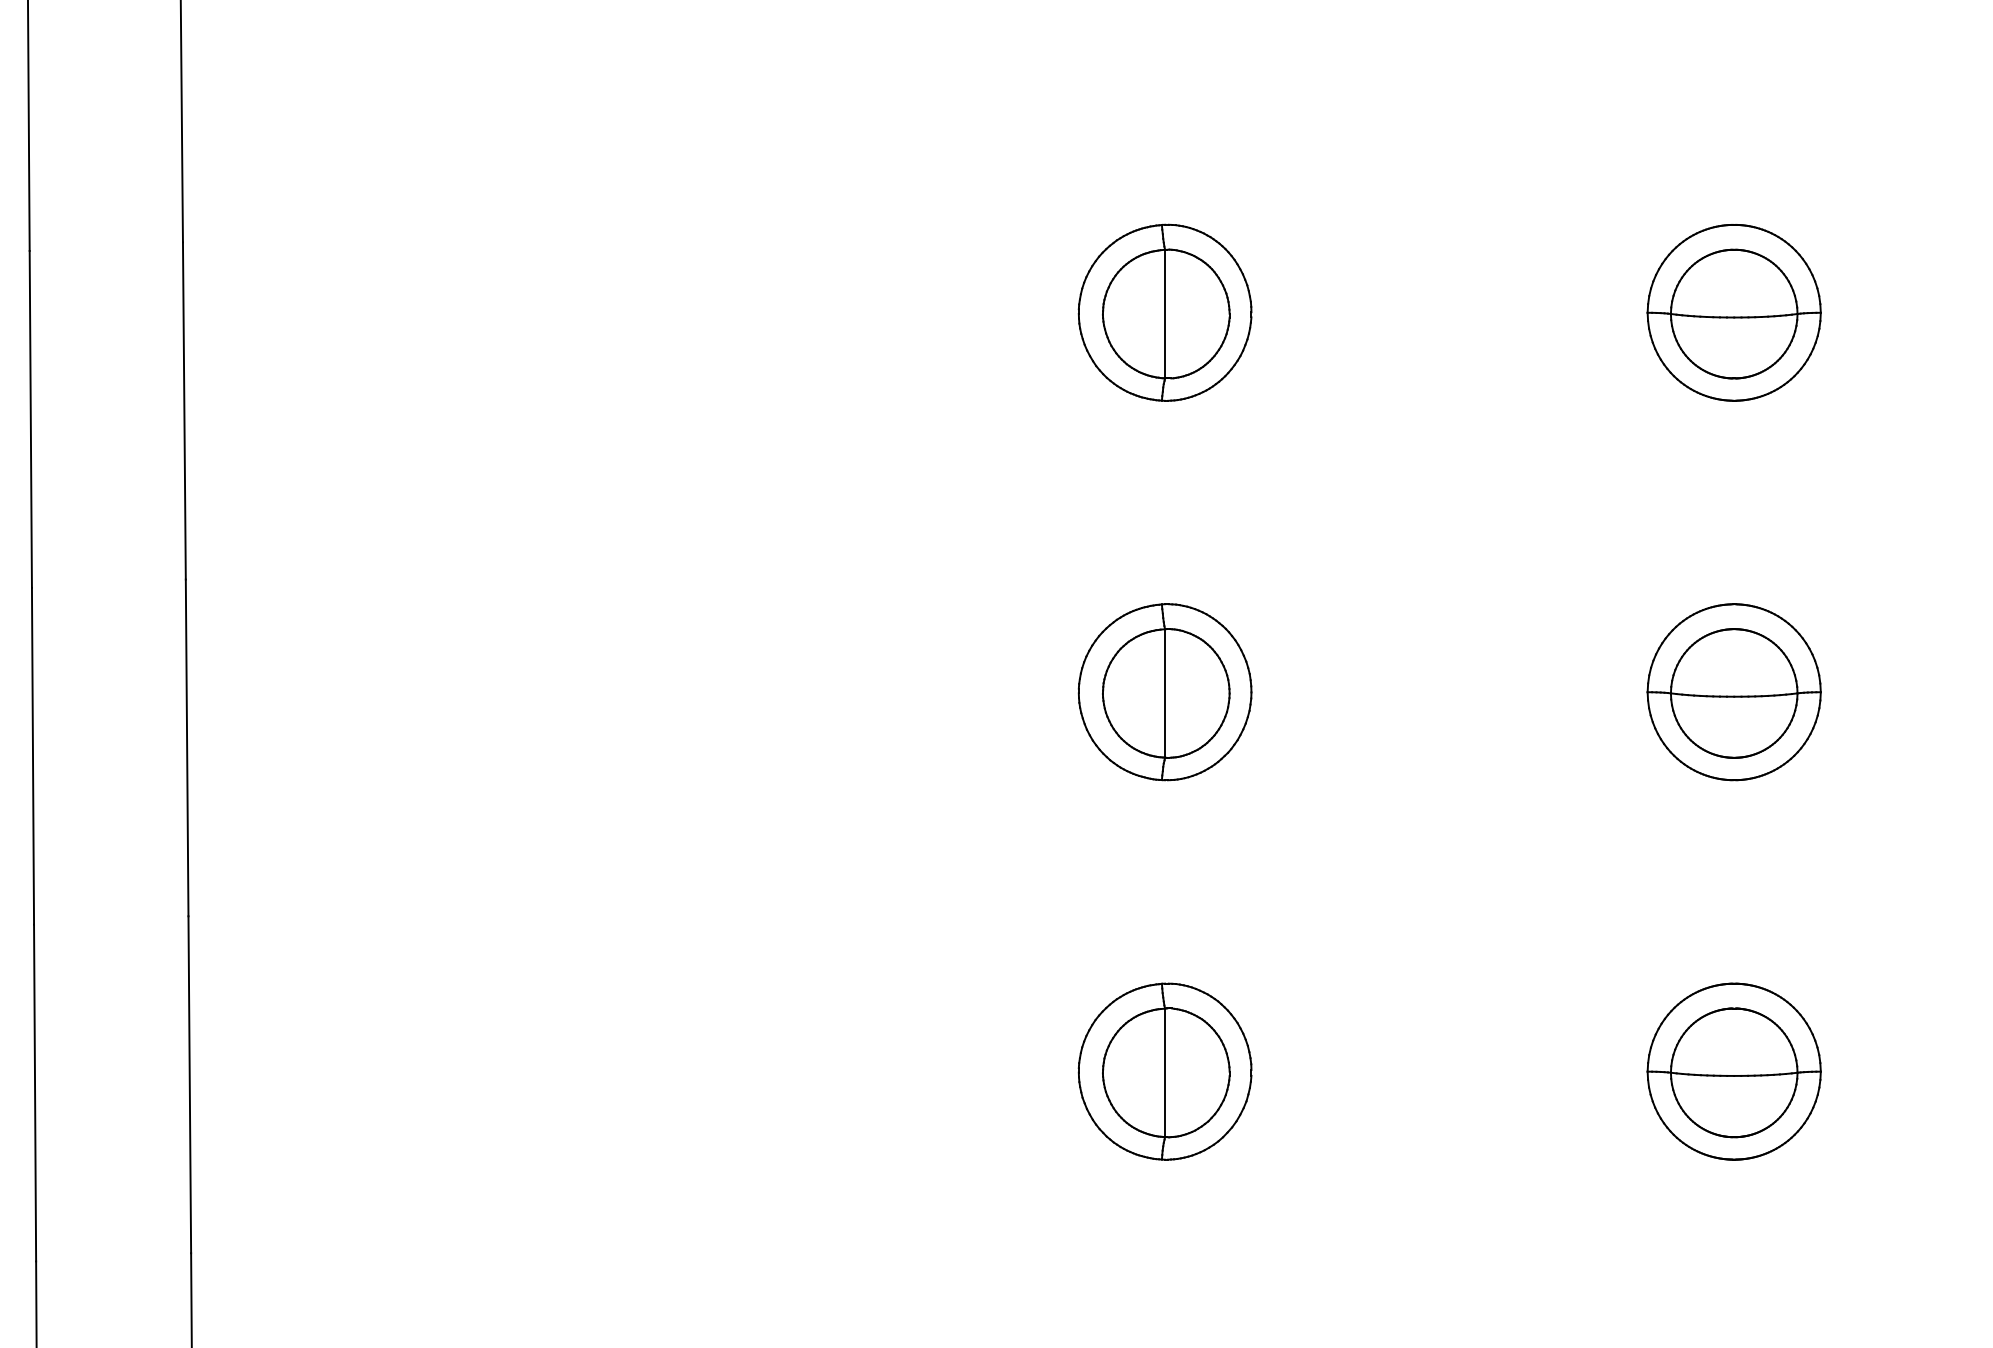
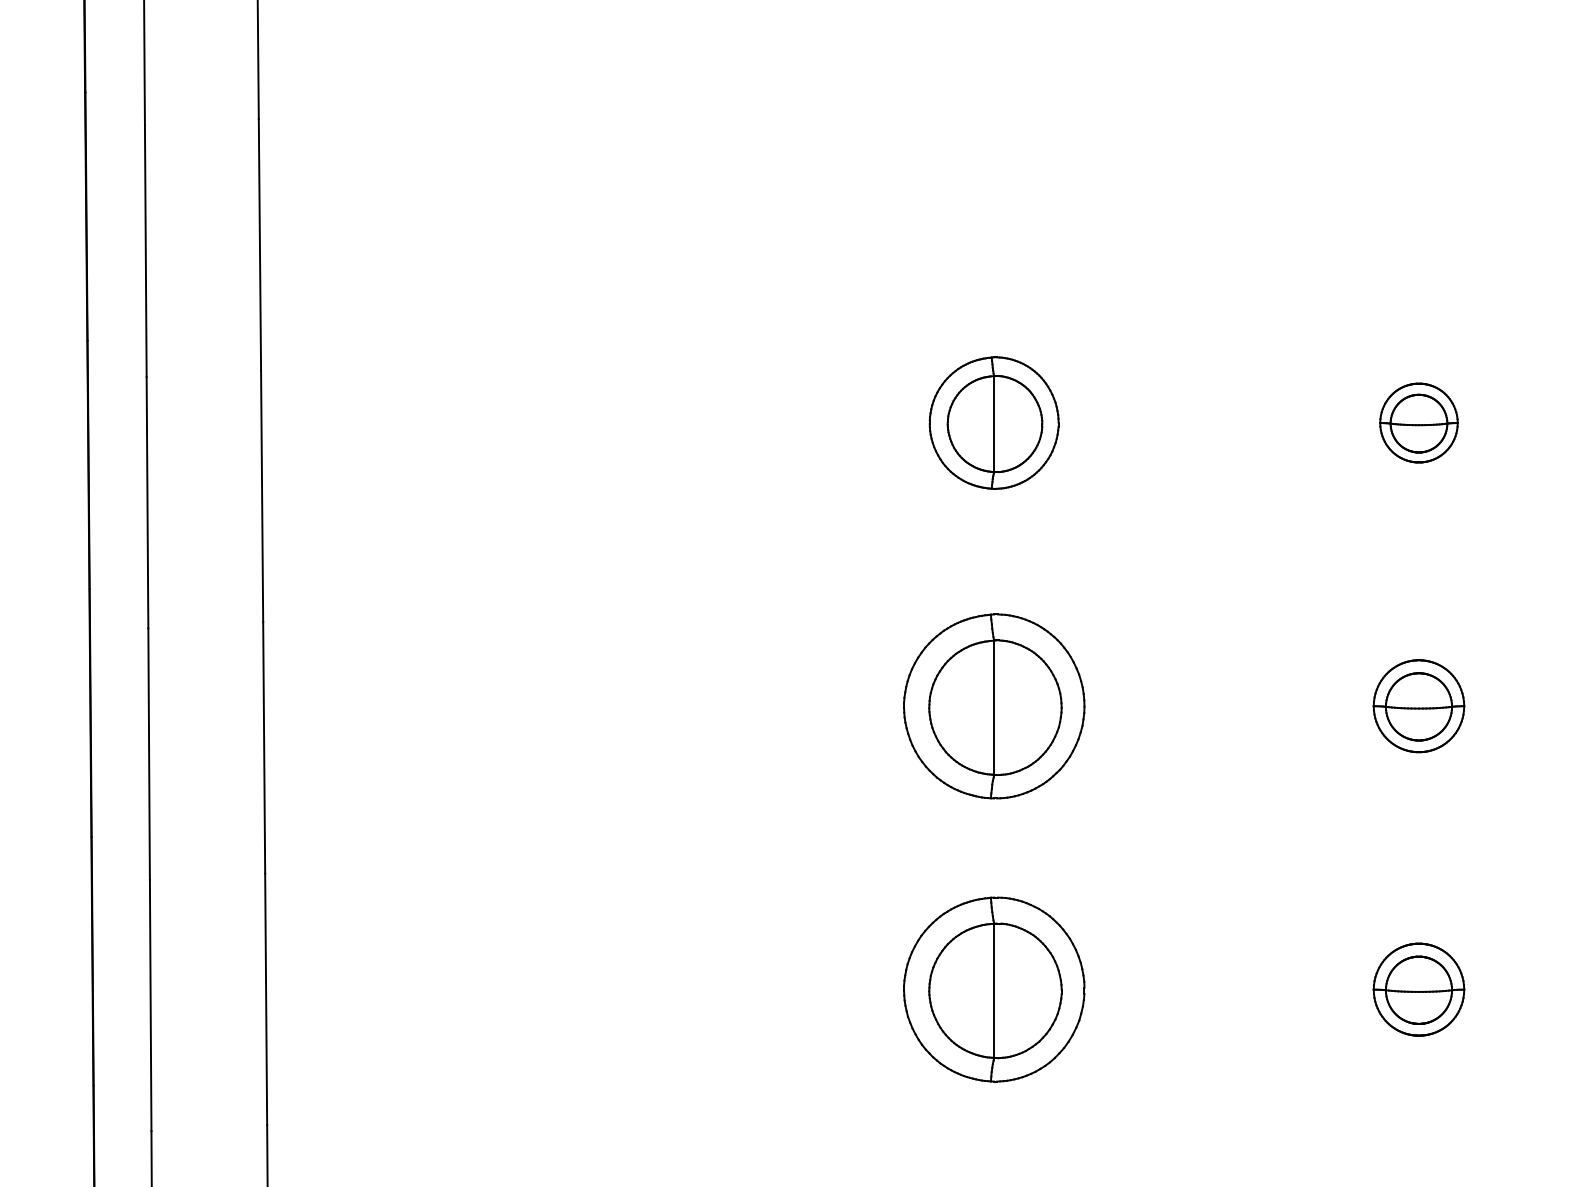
part: (1733, 311) -> (1418, 422), size x0.6
part: (1164, 691) -> (993, 705), size x1.4
part: (1733, 691) -> (1418, 705), size x0.7
part: (1164, 1071) -> (993, 989), size x1.4
part: (1733, 1071) -> (1418, 989), size x0.7

